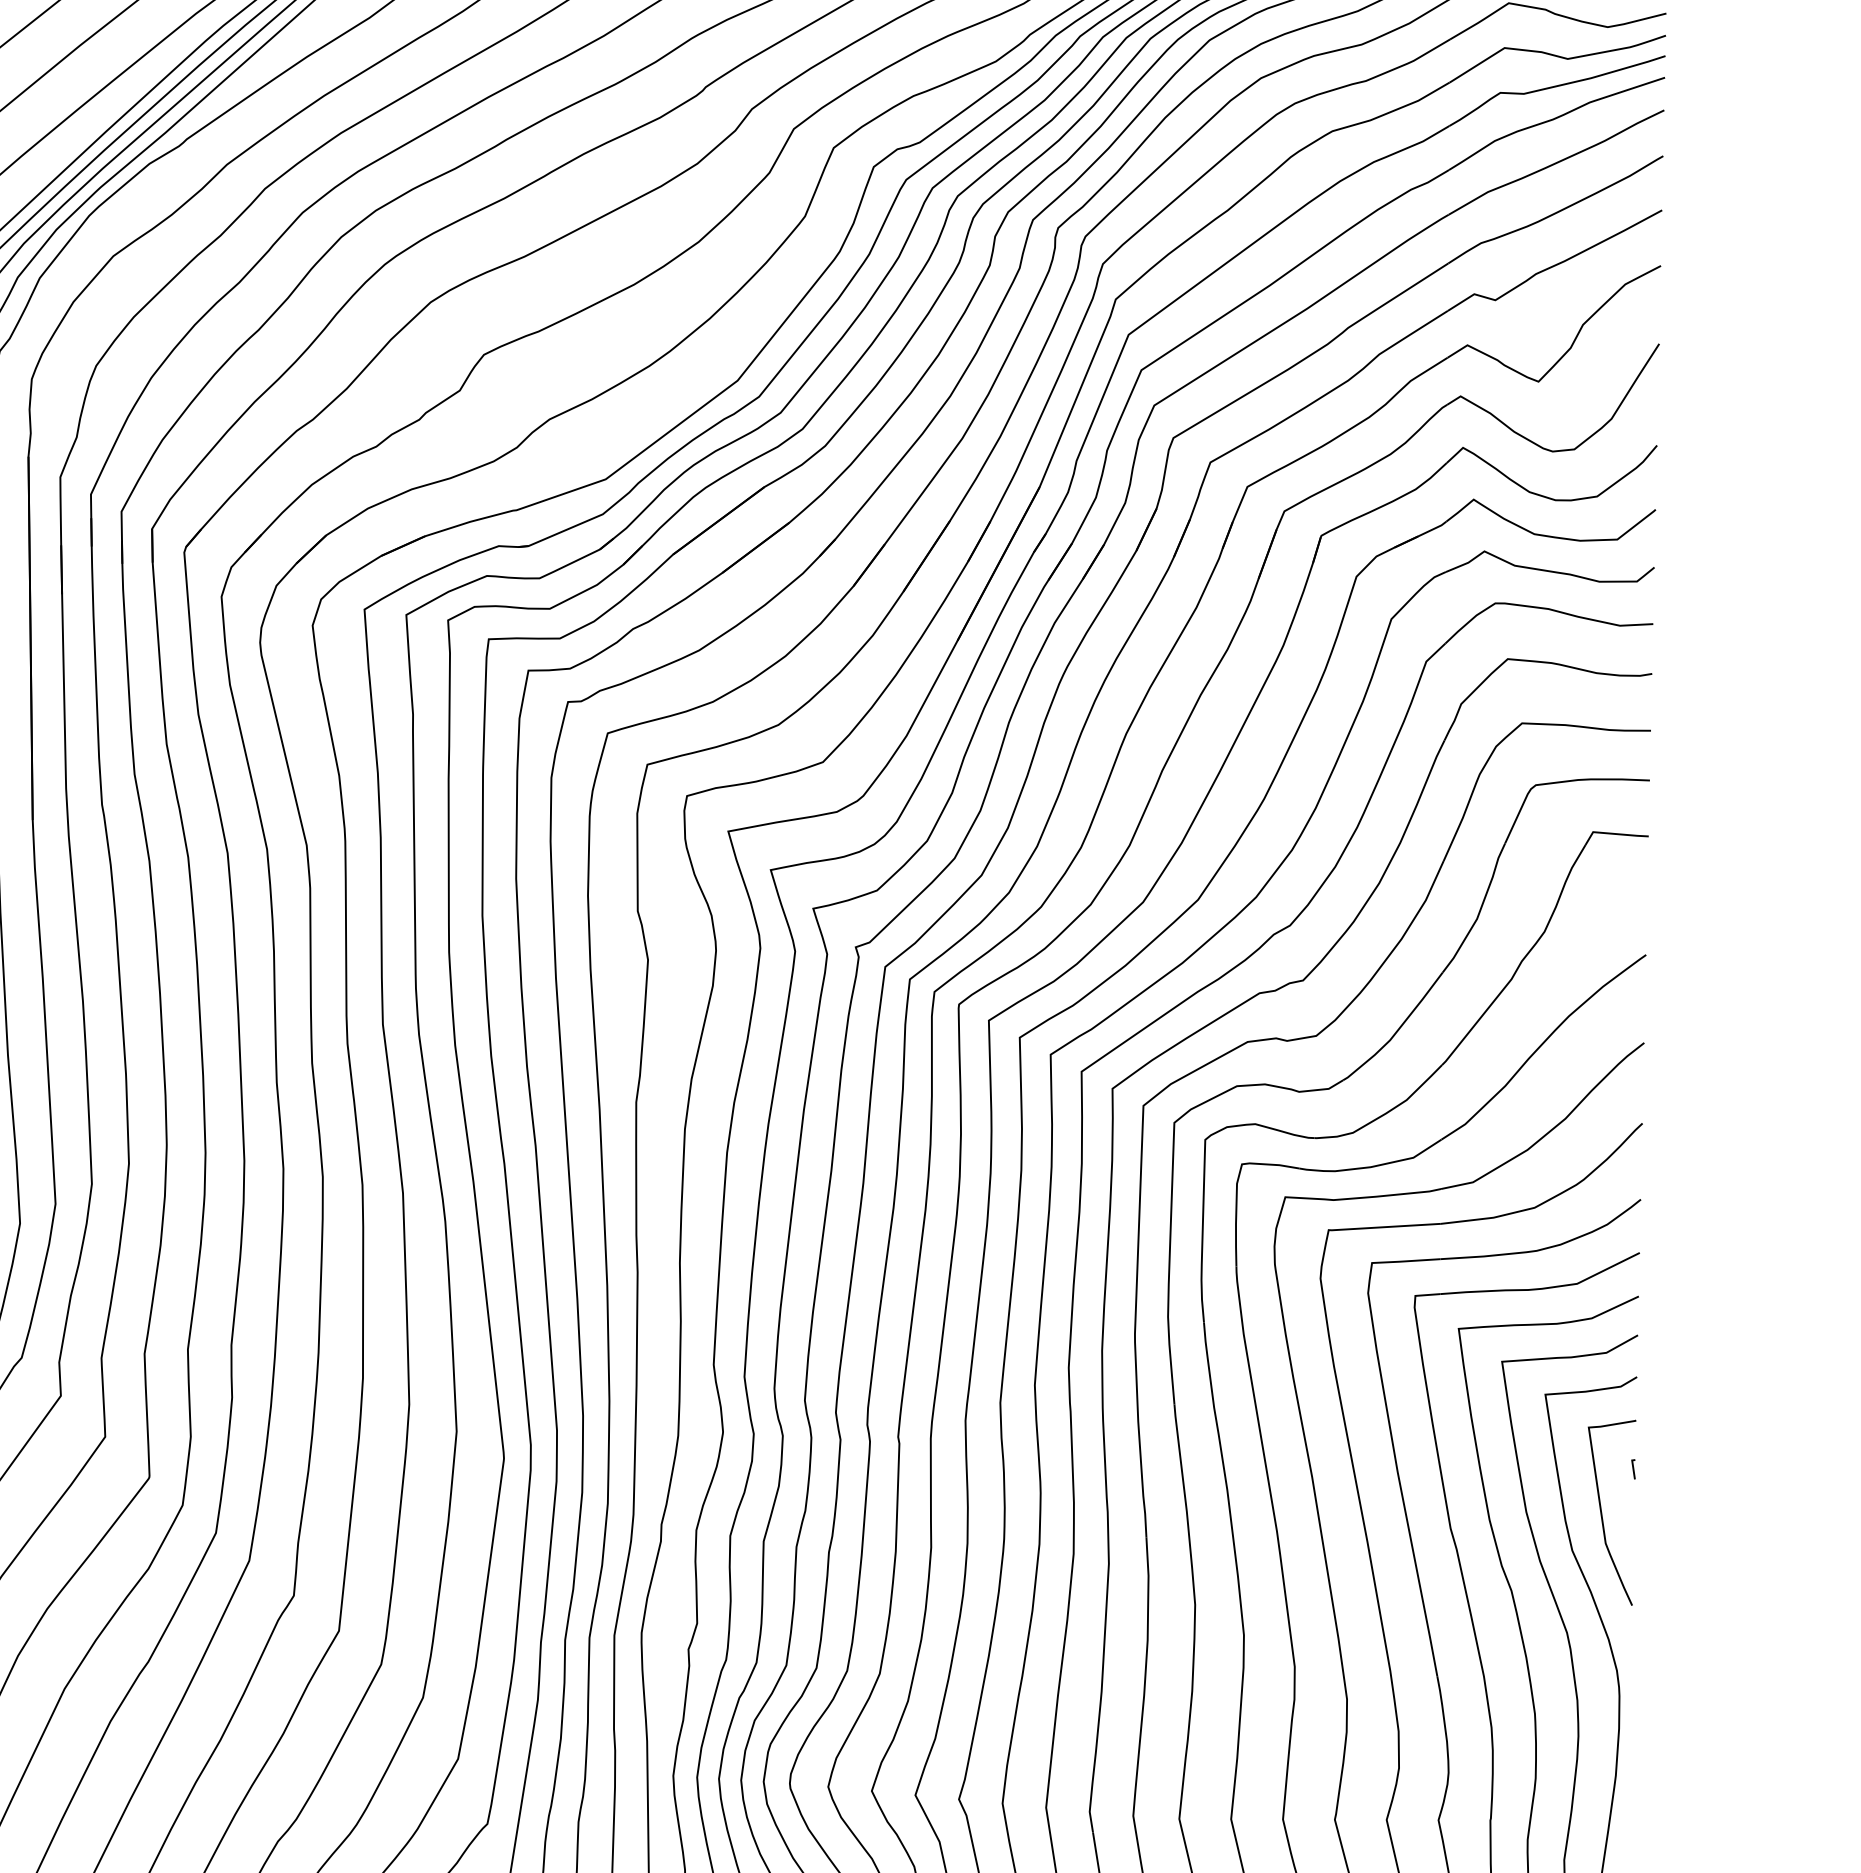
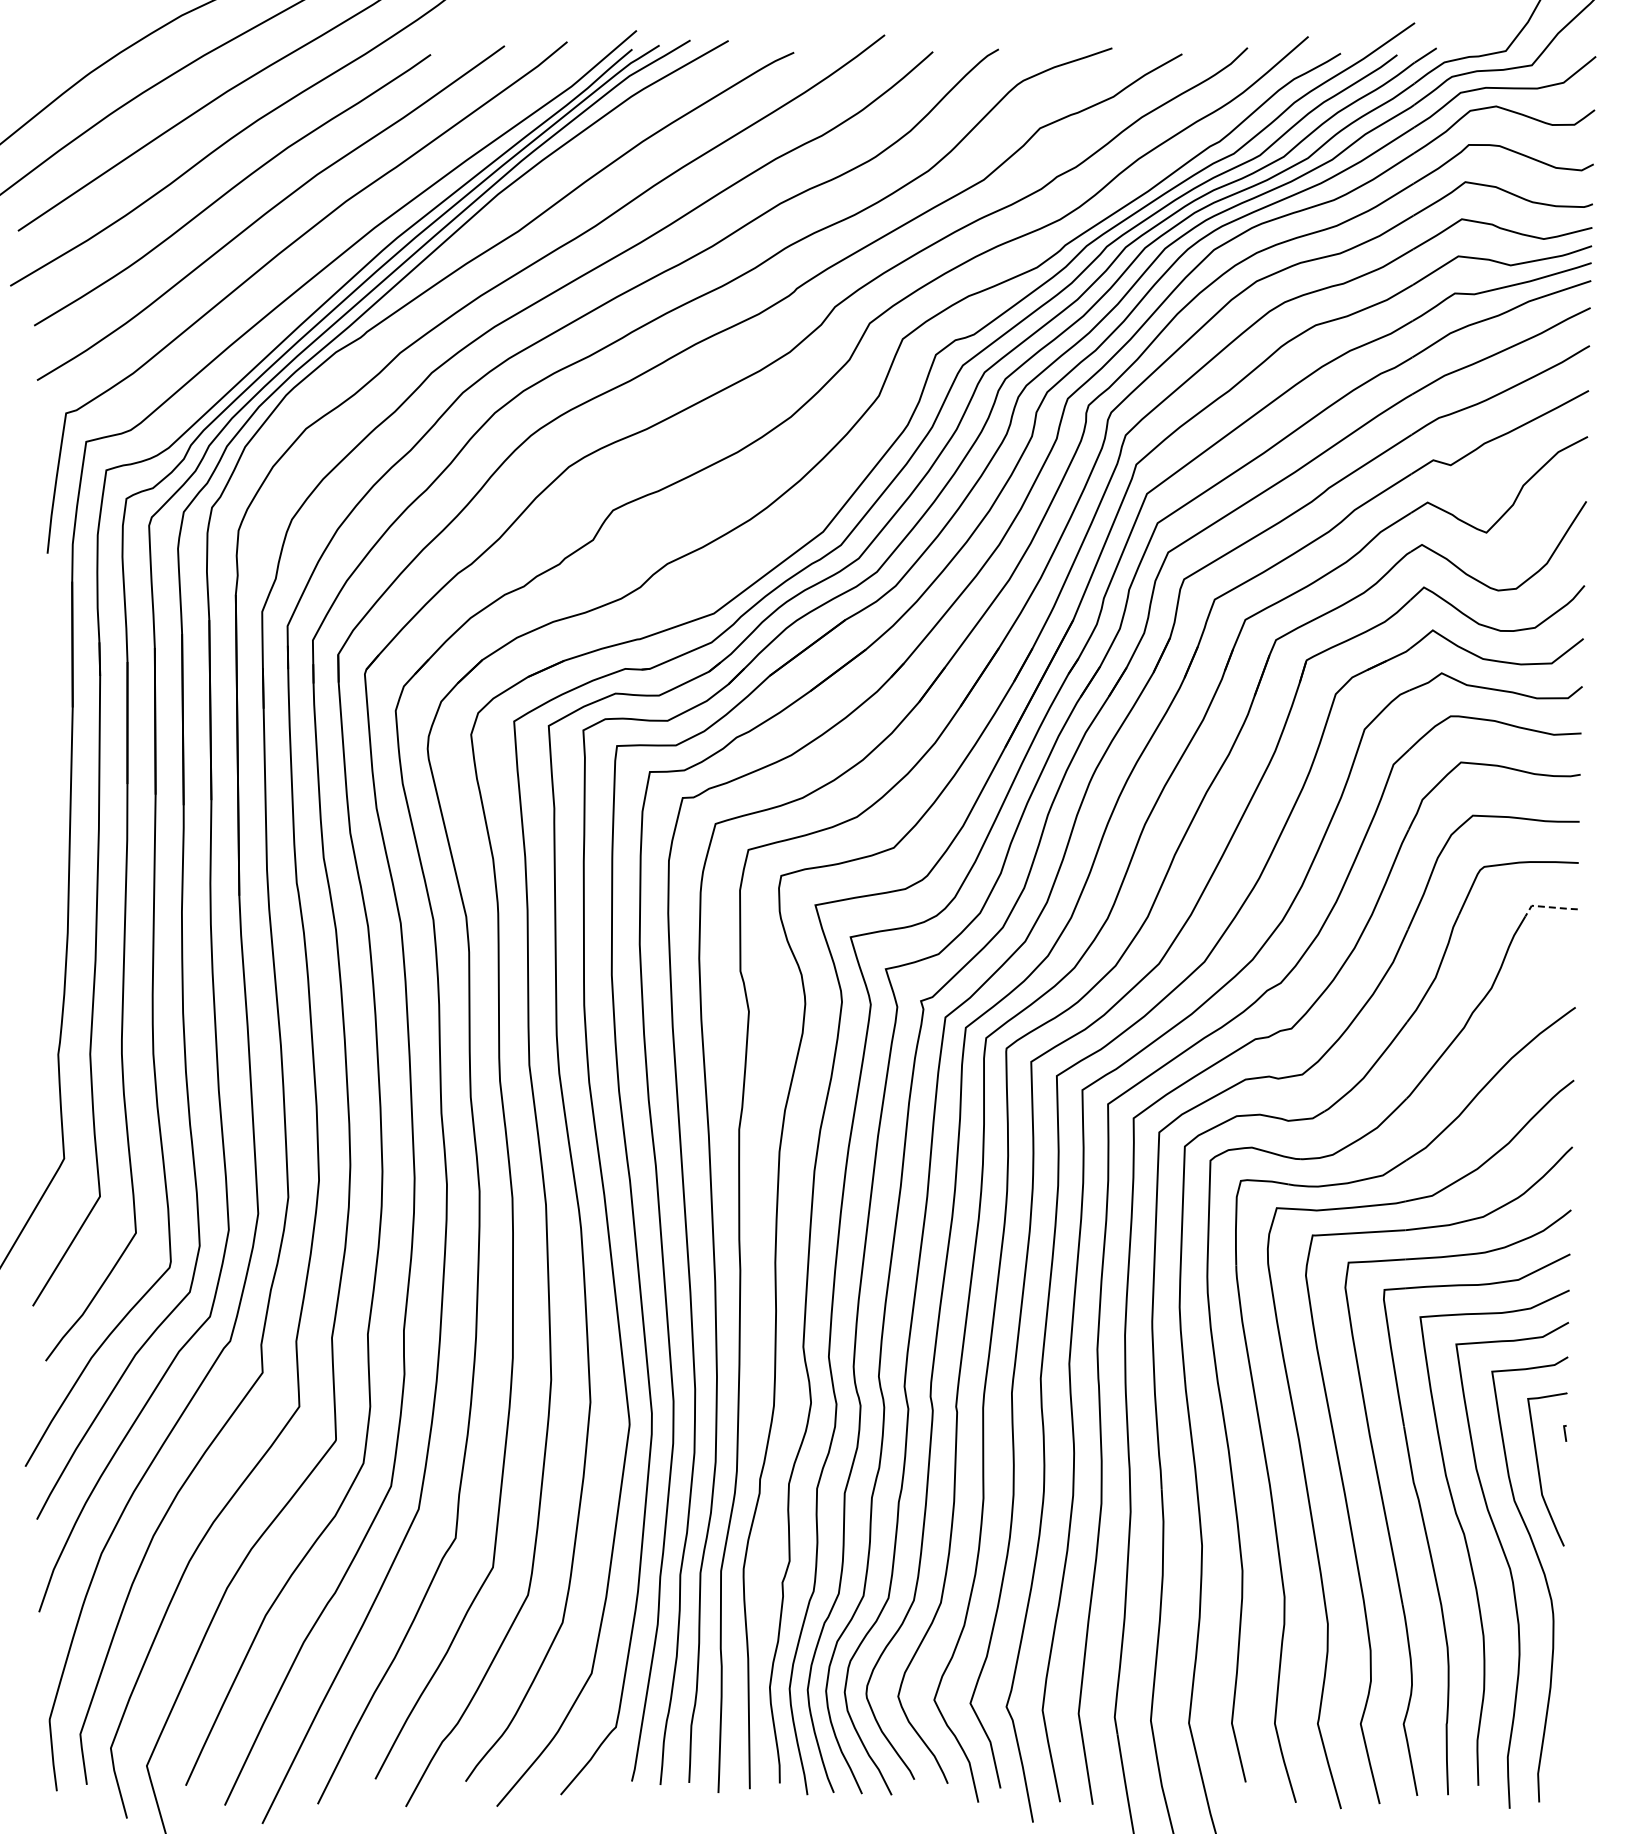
line: (1613, 834) -> (1548, 907), solid -> dashed

